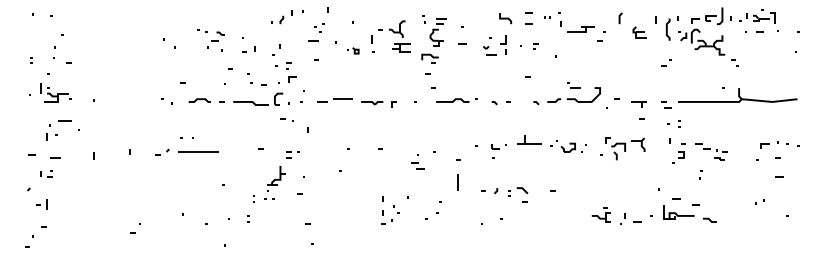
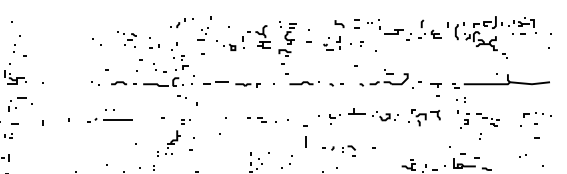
part: (352, 50) -> (229, 47), size x1.43
part: (666, 62) -> (421, 35), moved
part: (417, 165) -> (262, 119), moved

